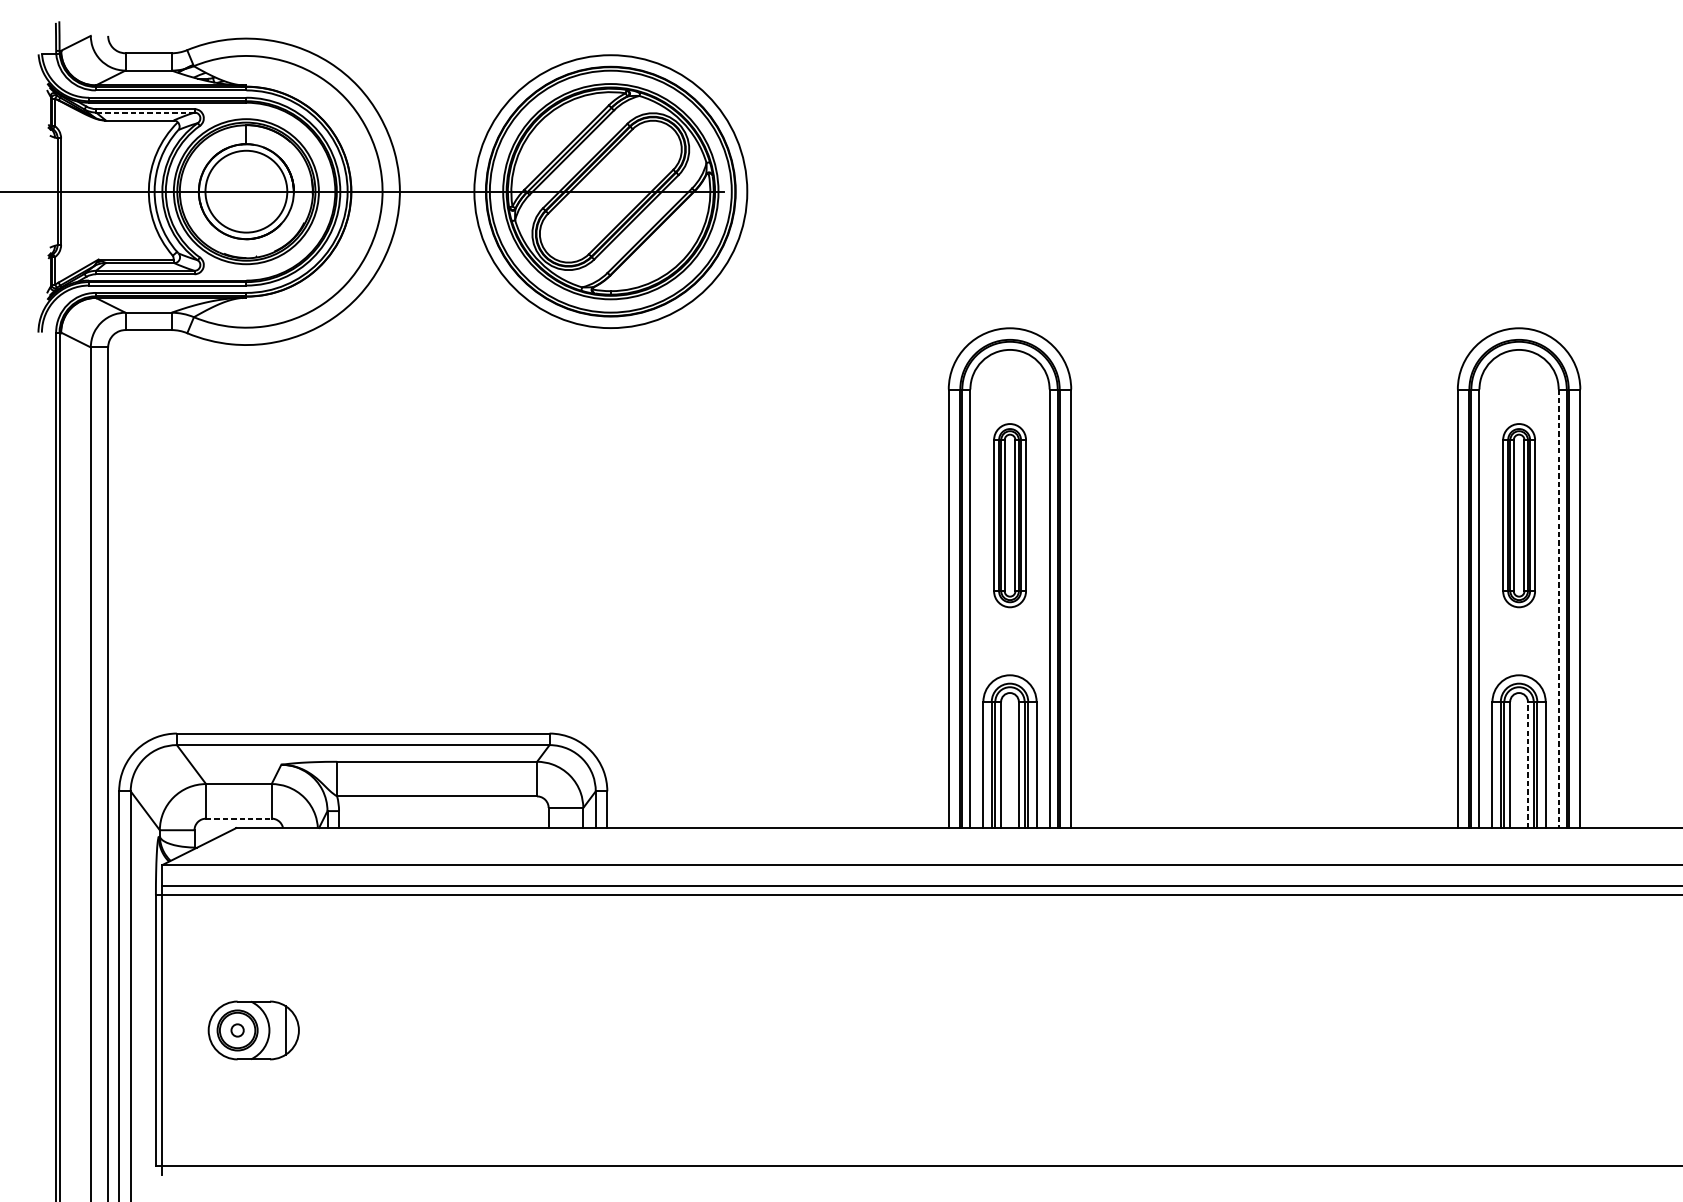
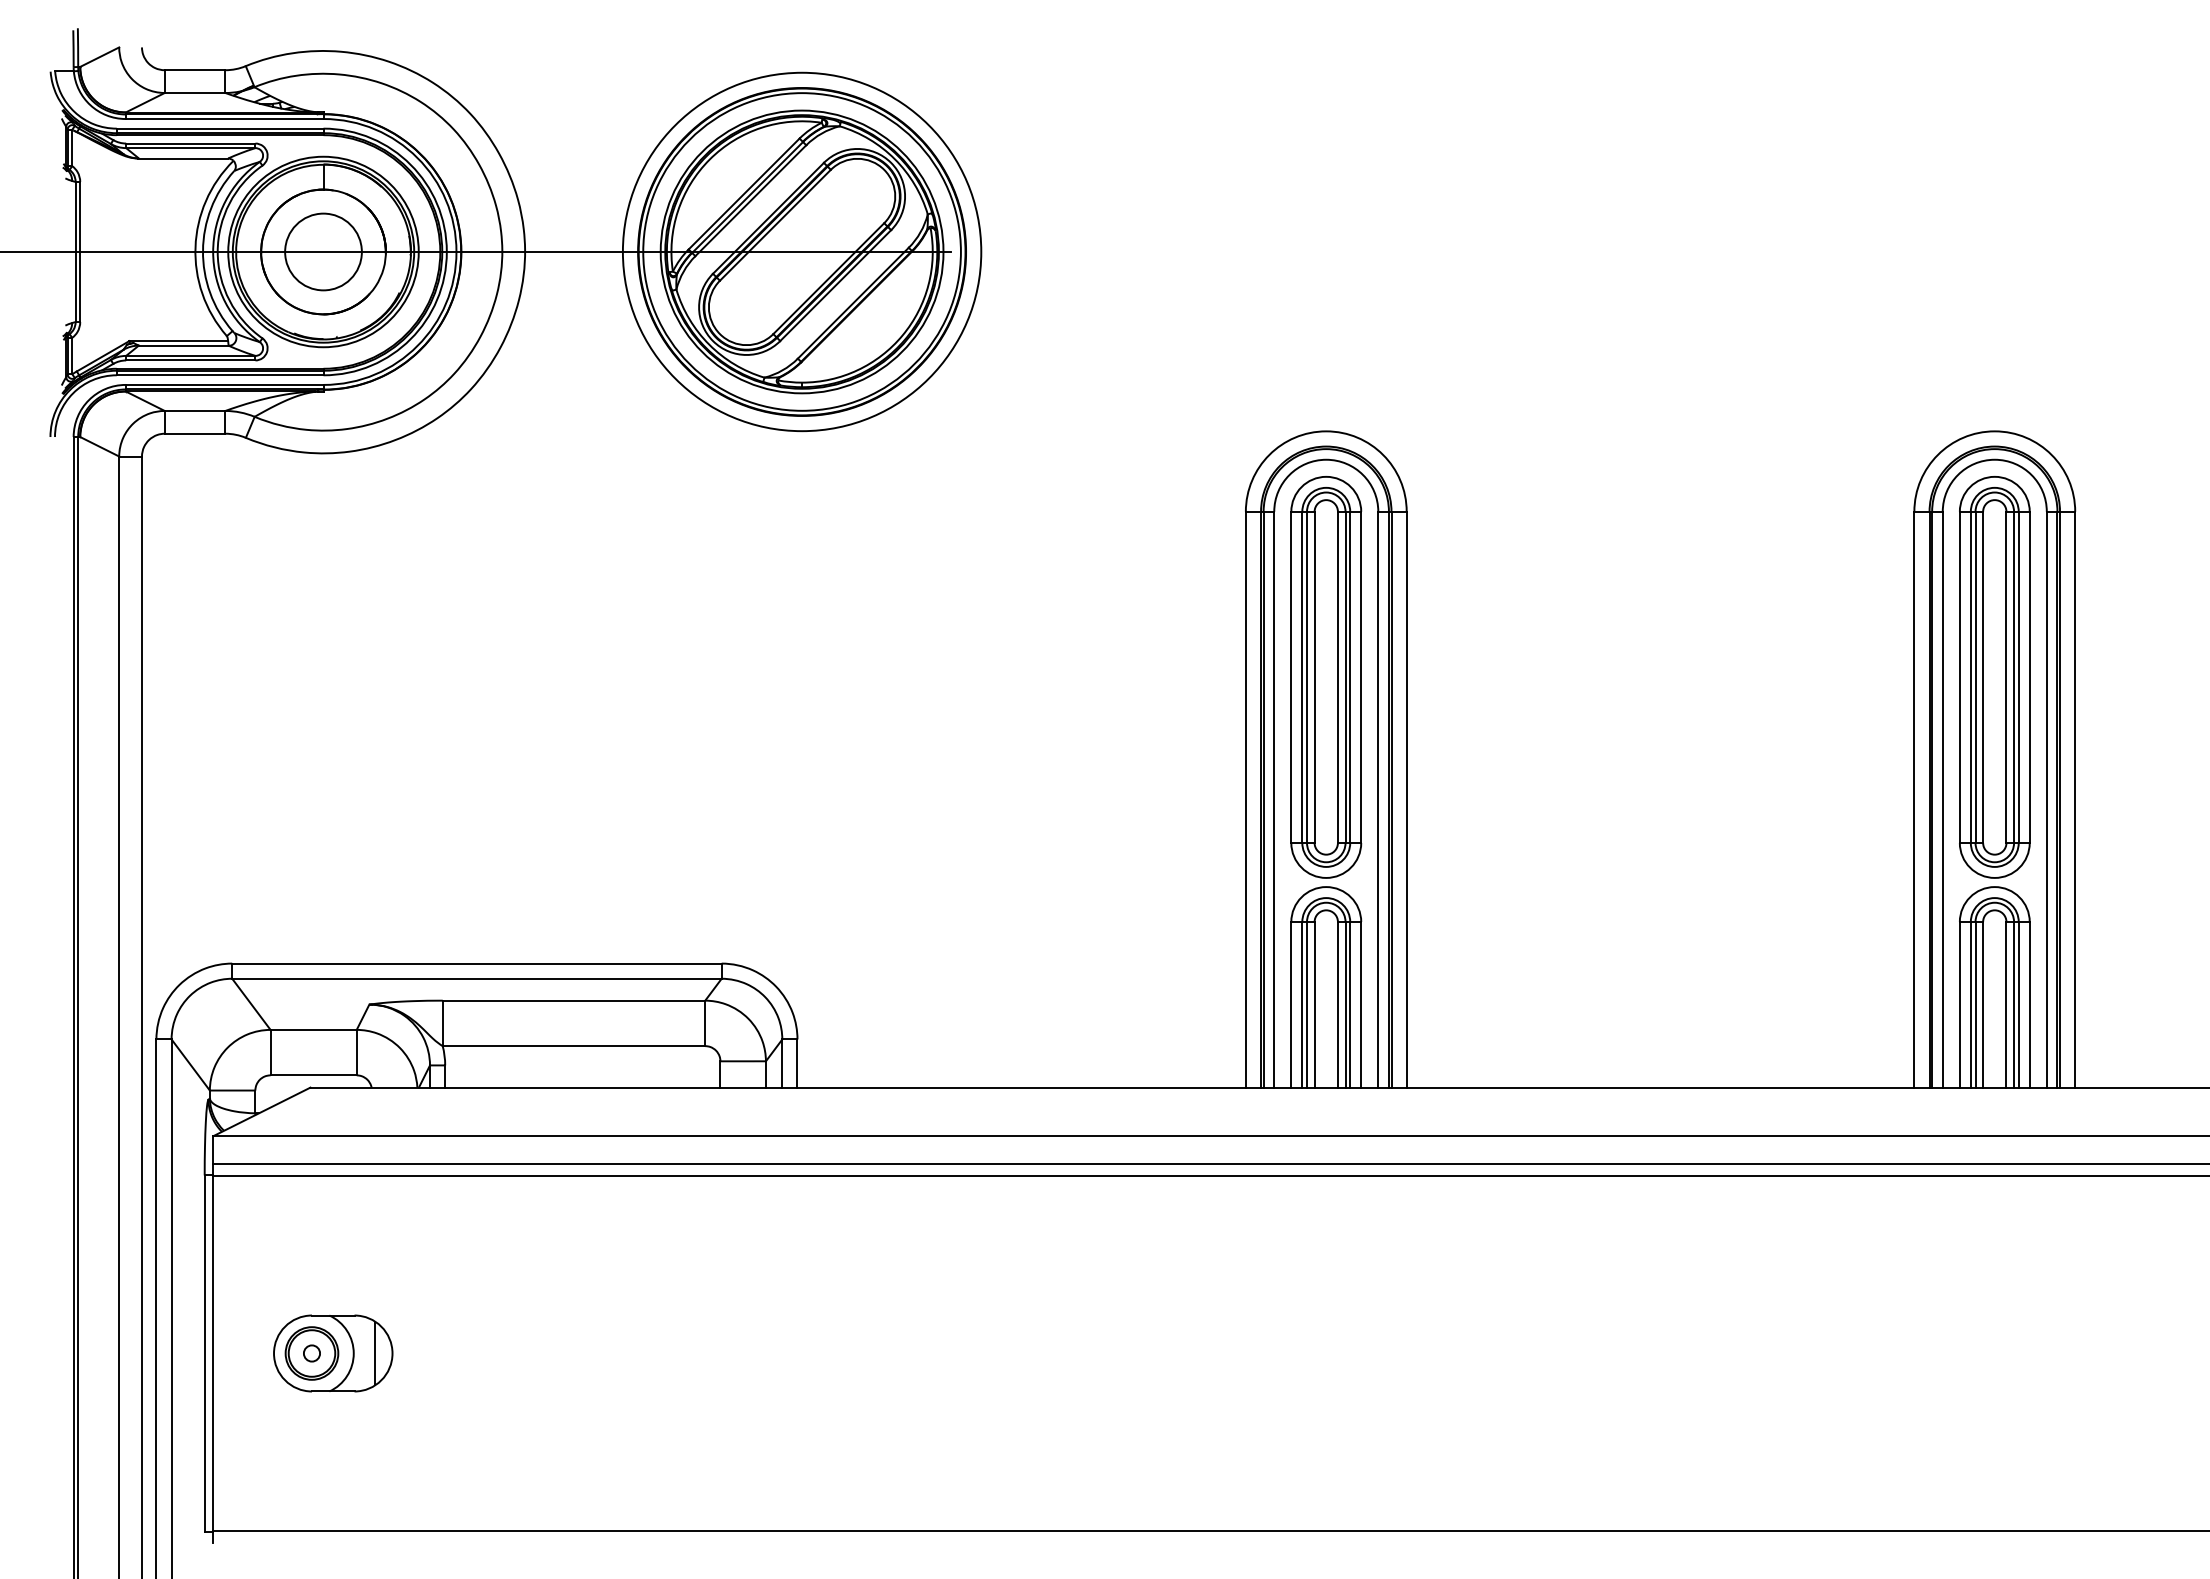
line: (145, 112) -> (190, 148), dashed -> solid
circle: (246, 191) -> (323, 251), size x0.71
part: (1010, 515) -> (1326, 677), size x1.67
part: (1518, 515) -> (1994, 677), size x1.67
line: (1558, 608) -> (2046, 799), dashed -> solid
line: (1527, 764) -> (2006, 1004), dashed -> solid
line: (239, 818) -> (314, 1075), dashed -> solid

